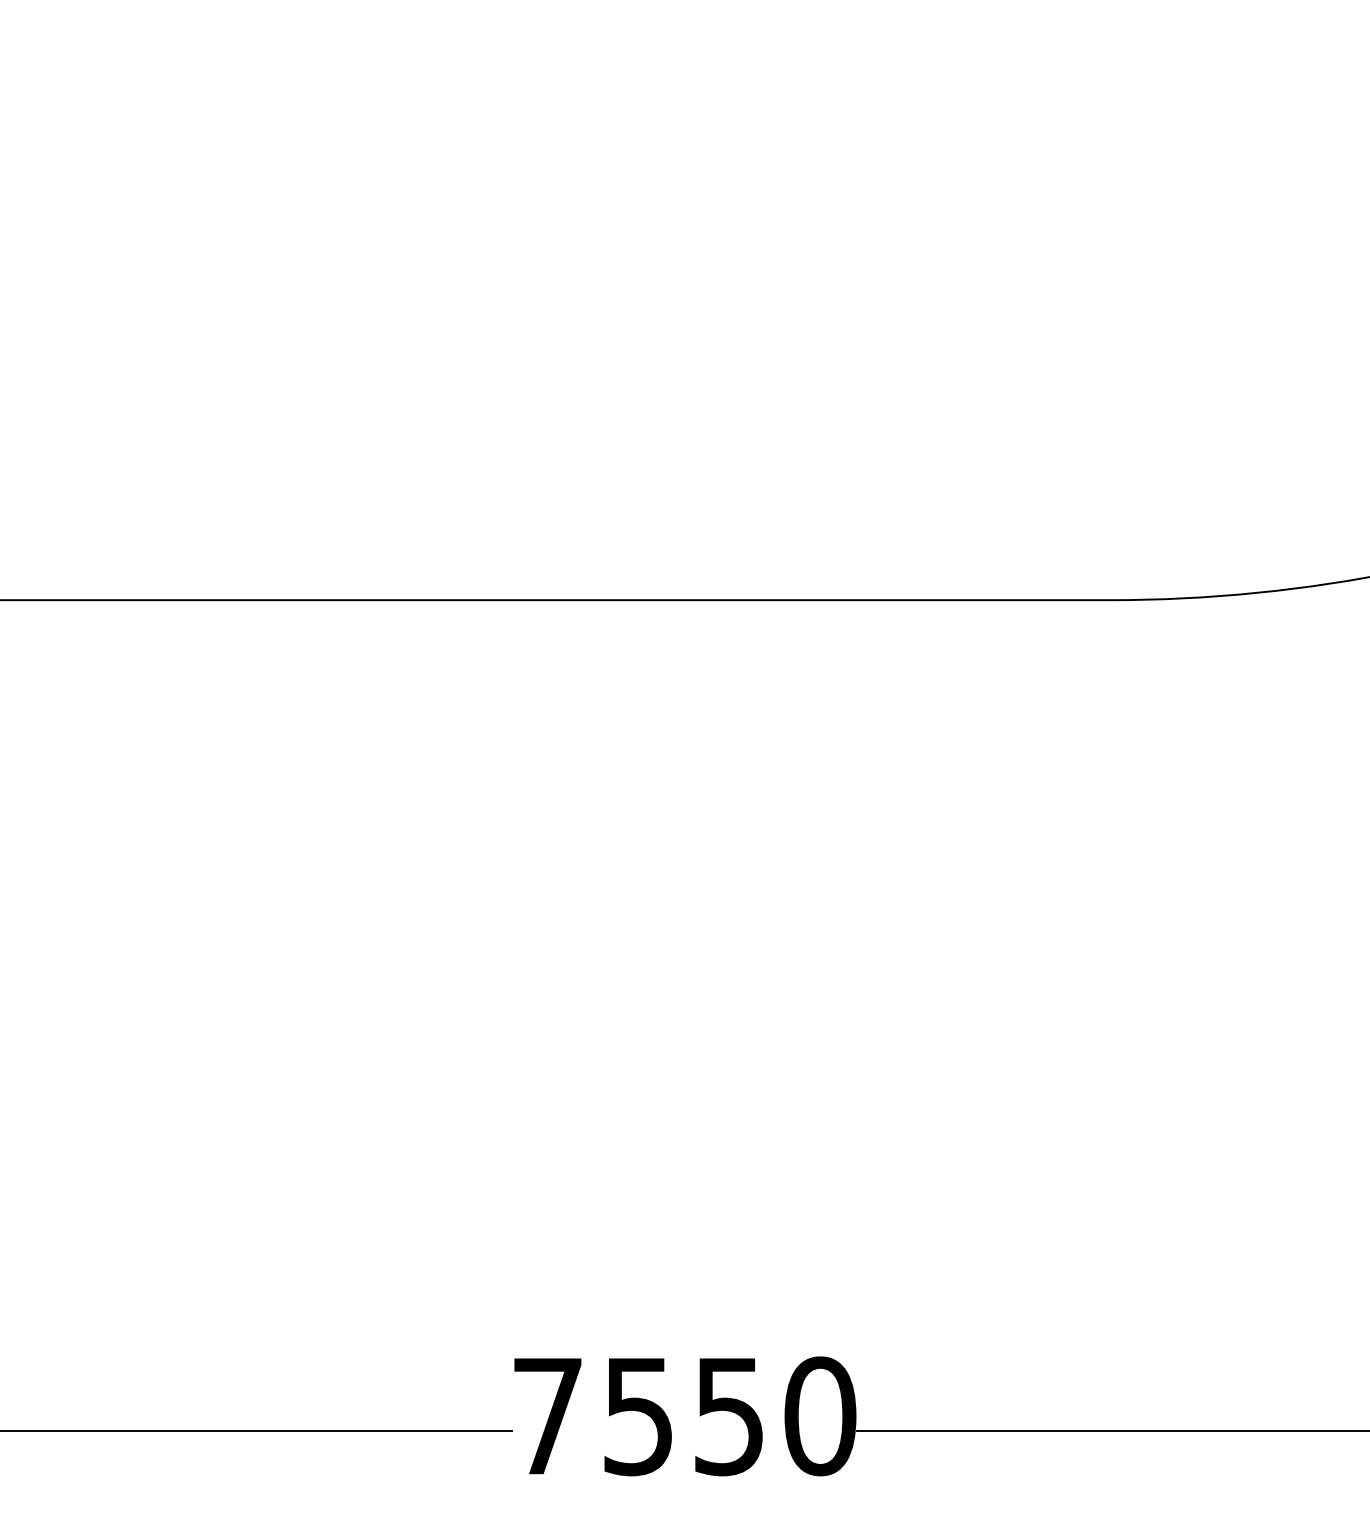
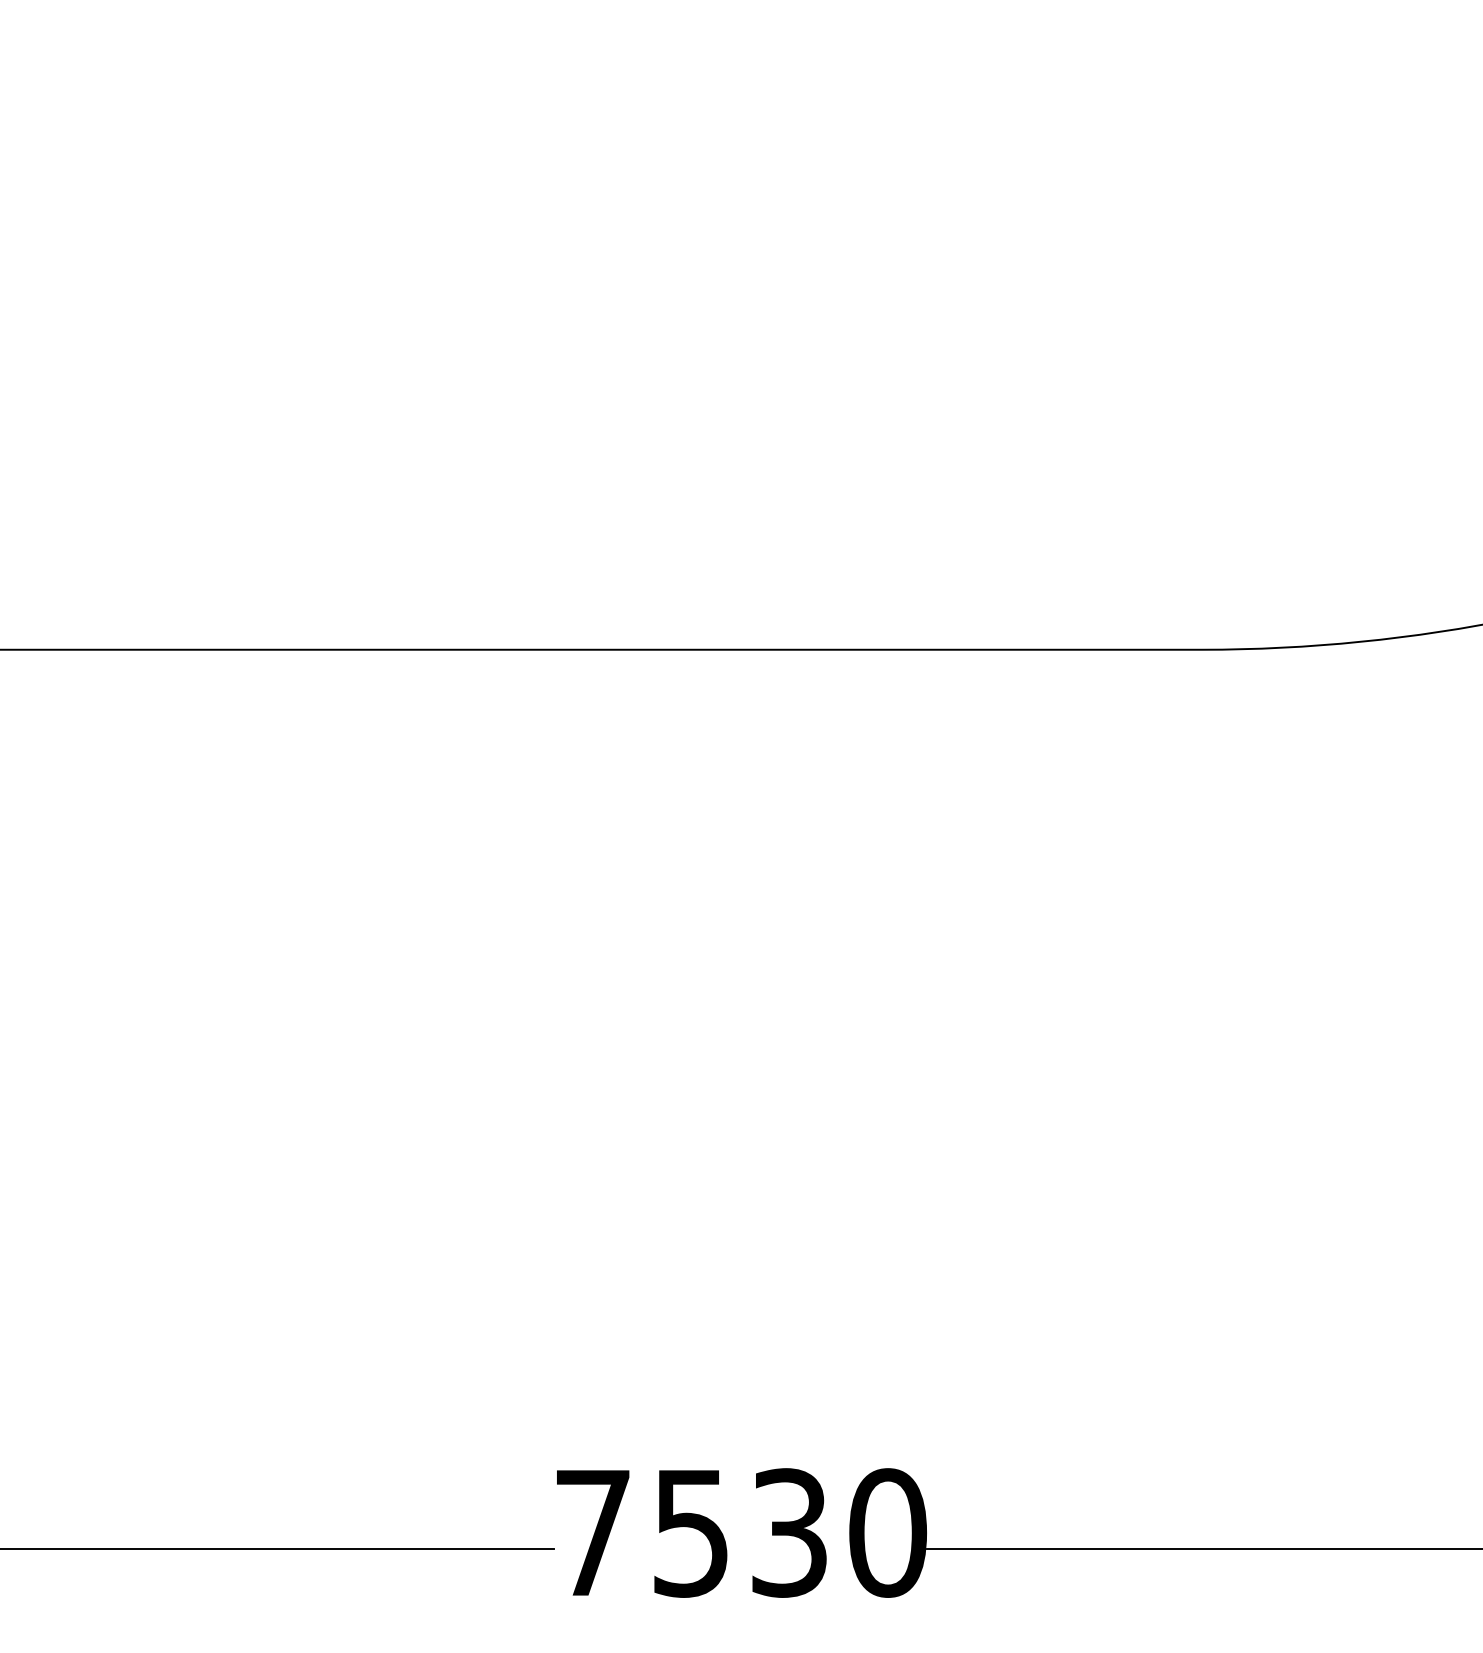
text: (729, 1415) -> (789, 1532), 7550 -> 7530

